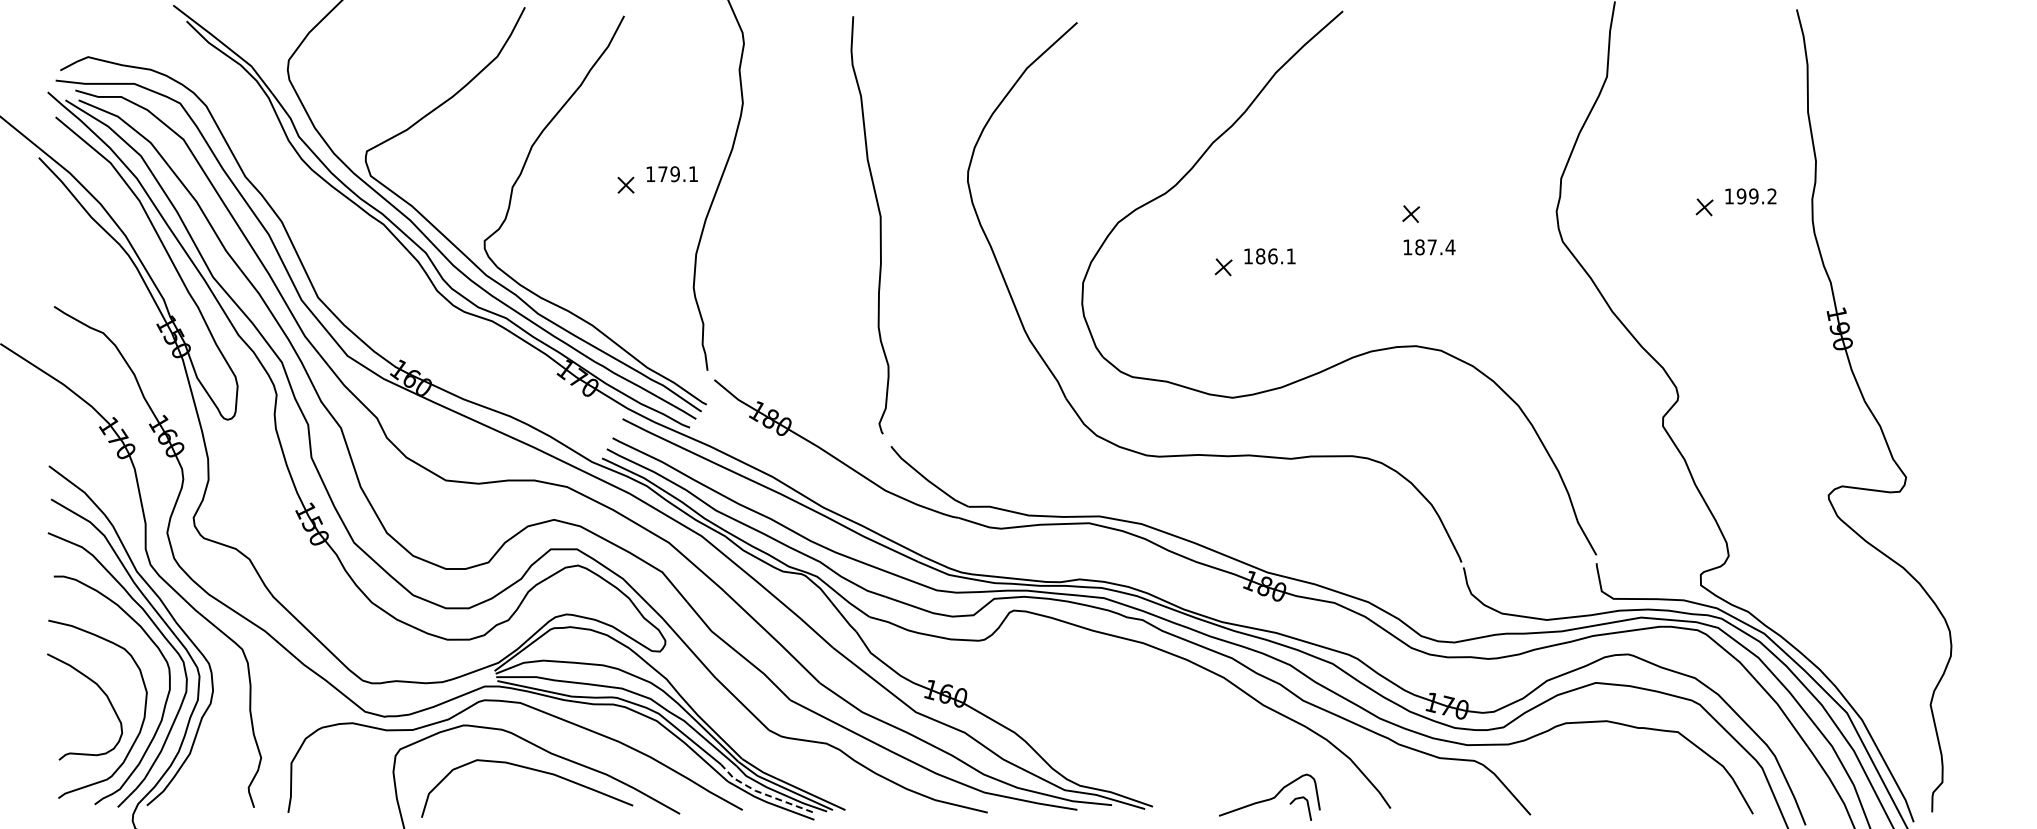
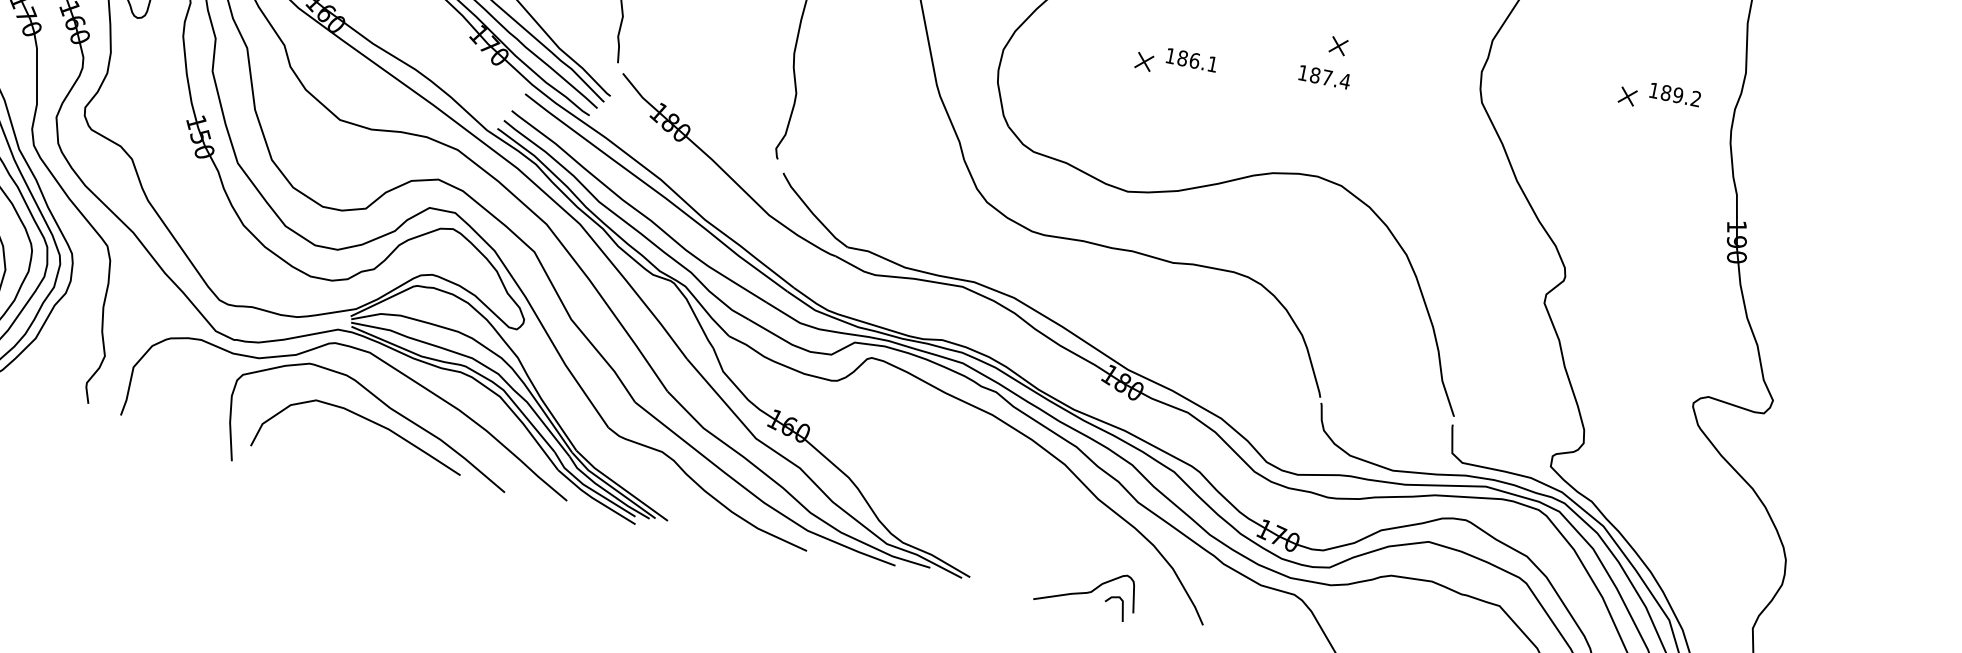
text: (1741, 196) -> (1666, 93), 199.2 -> 189.2
text: (1429, 247) -> (1324, 77), moved
line: (761, 793) -> (588, 488), dashed -> solid

